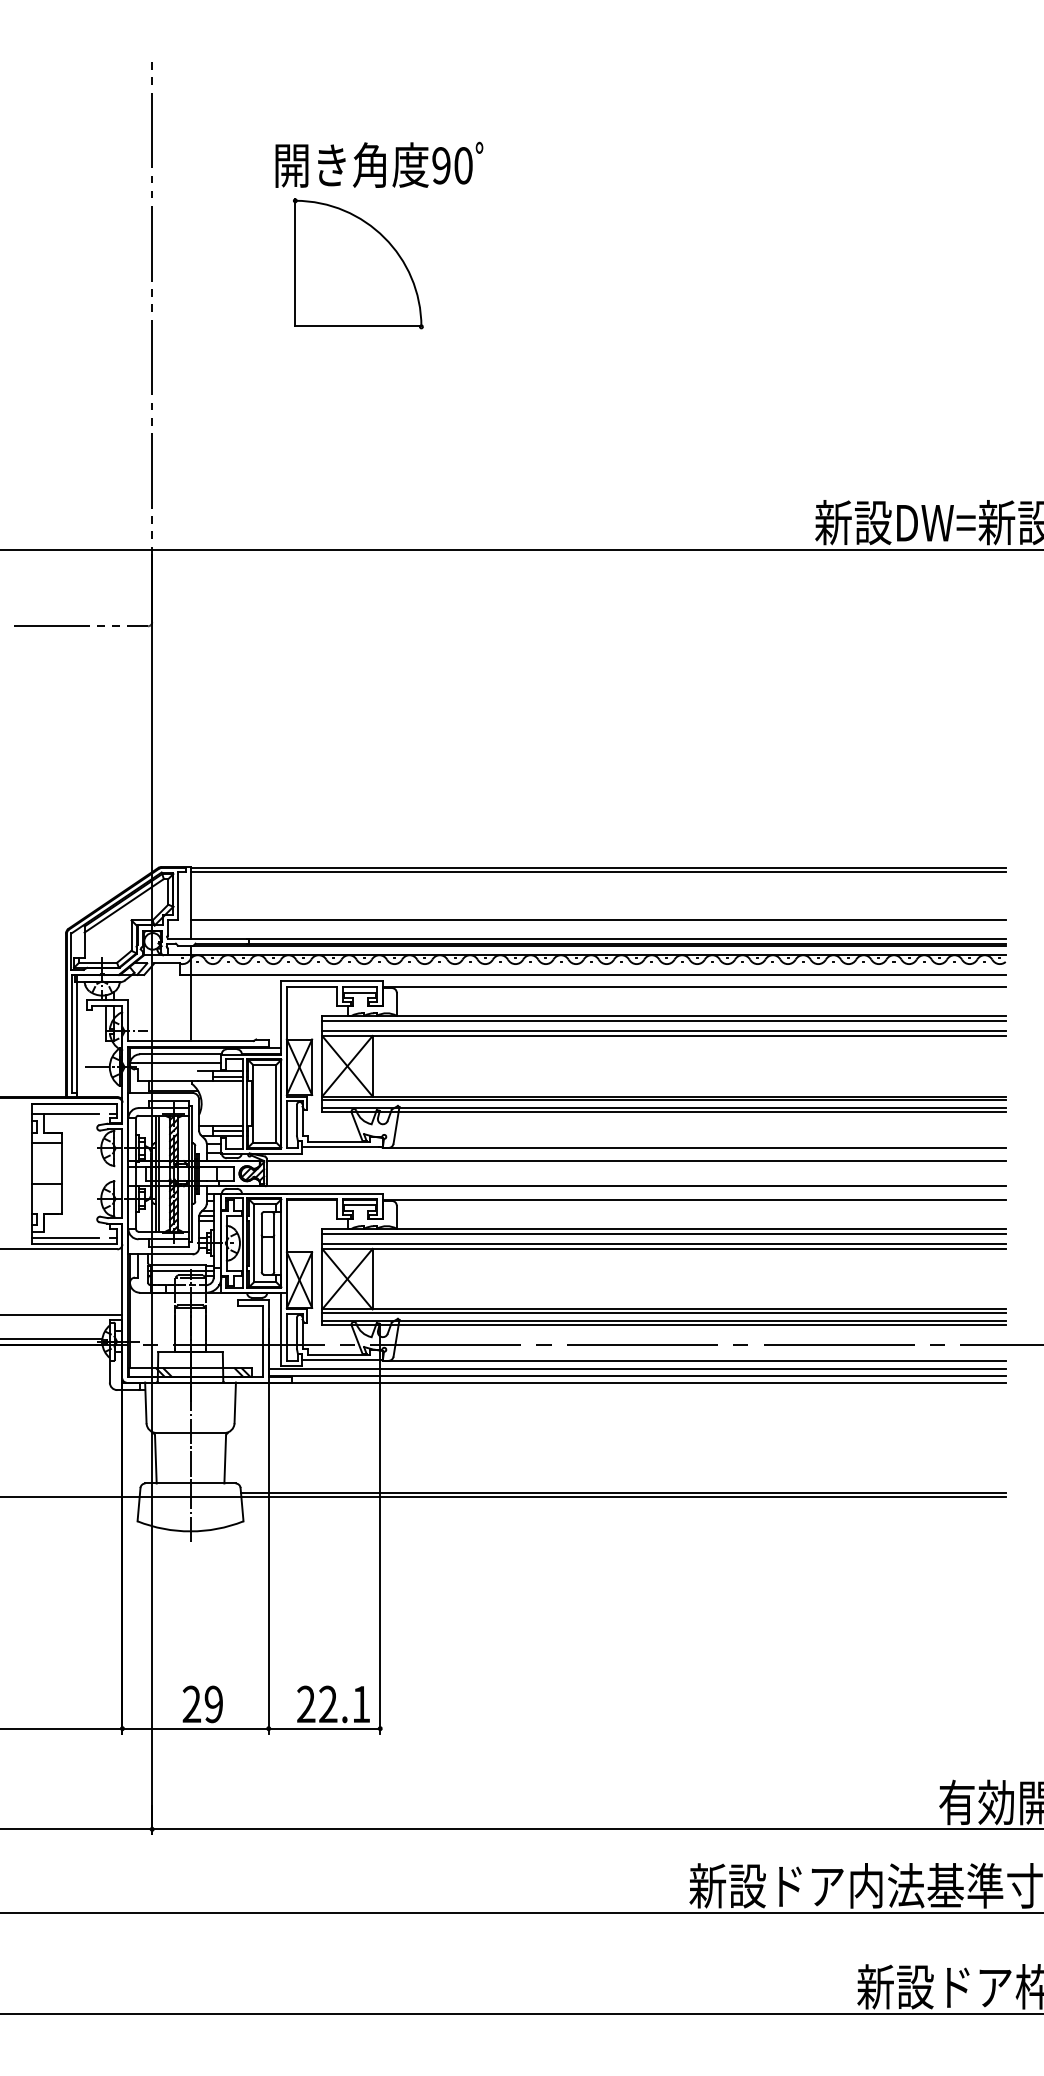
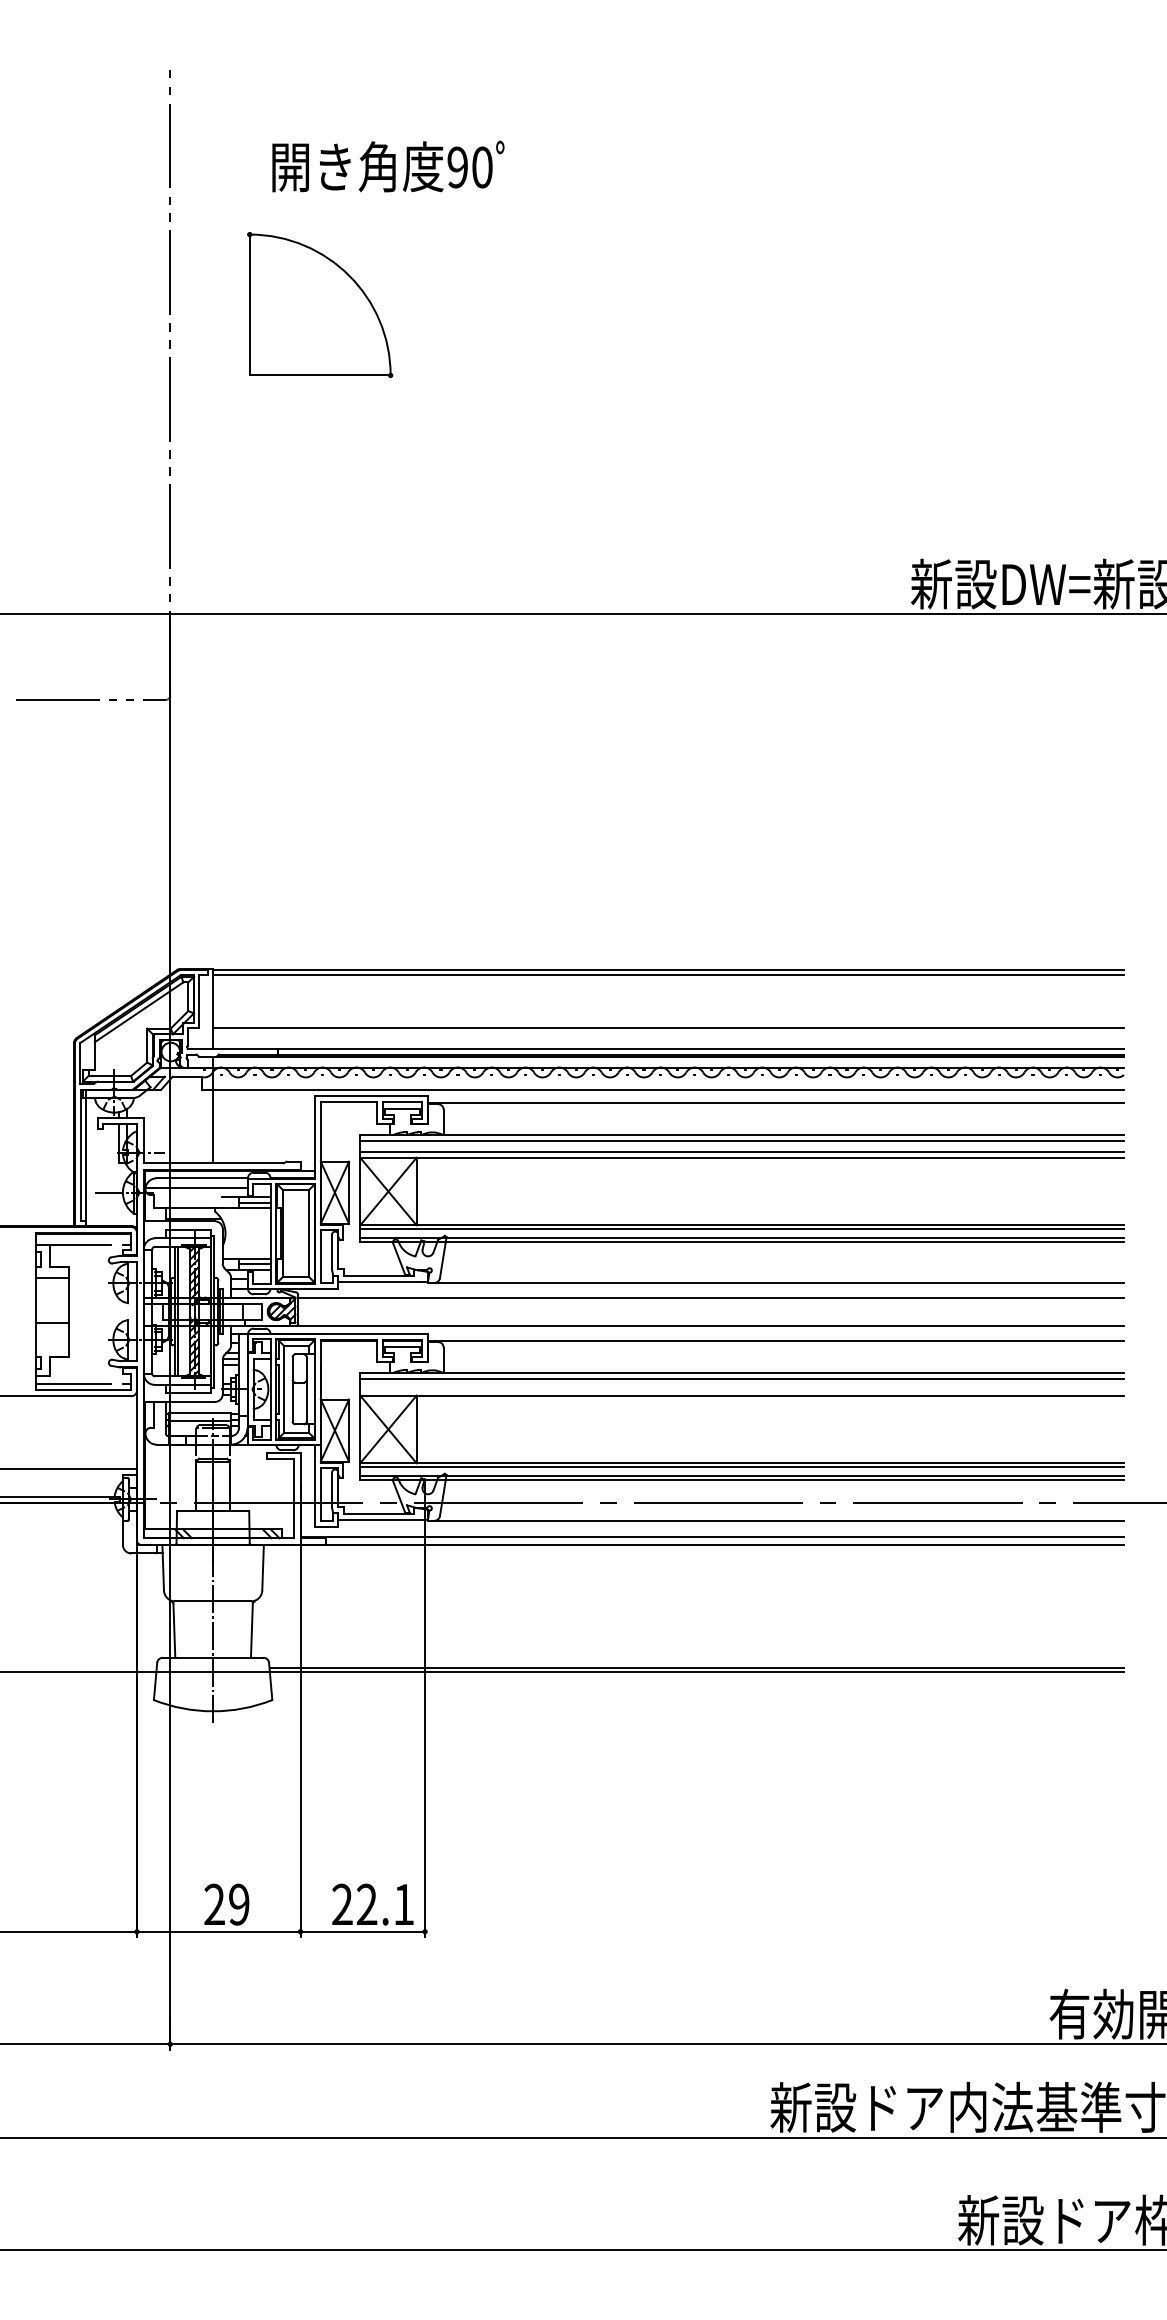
text: (379, 164) -> (388, 166), moved
part: (358, 263) -> (320, 304), moved
line: (663, 1243) -> (741, 1389), removed
line: (636, 1368) -> (711, 1529), removed

